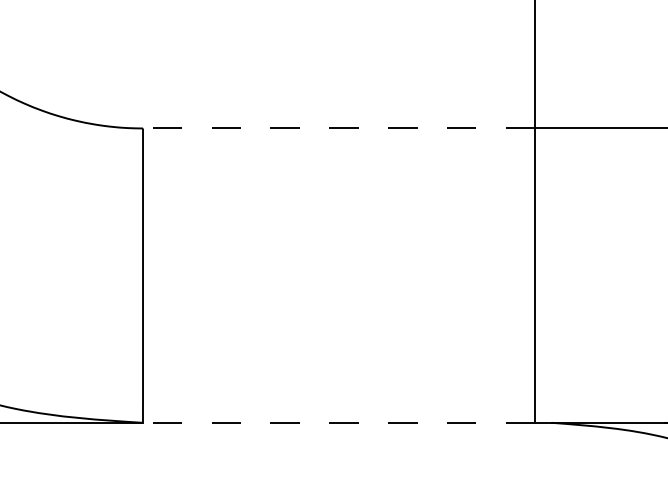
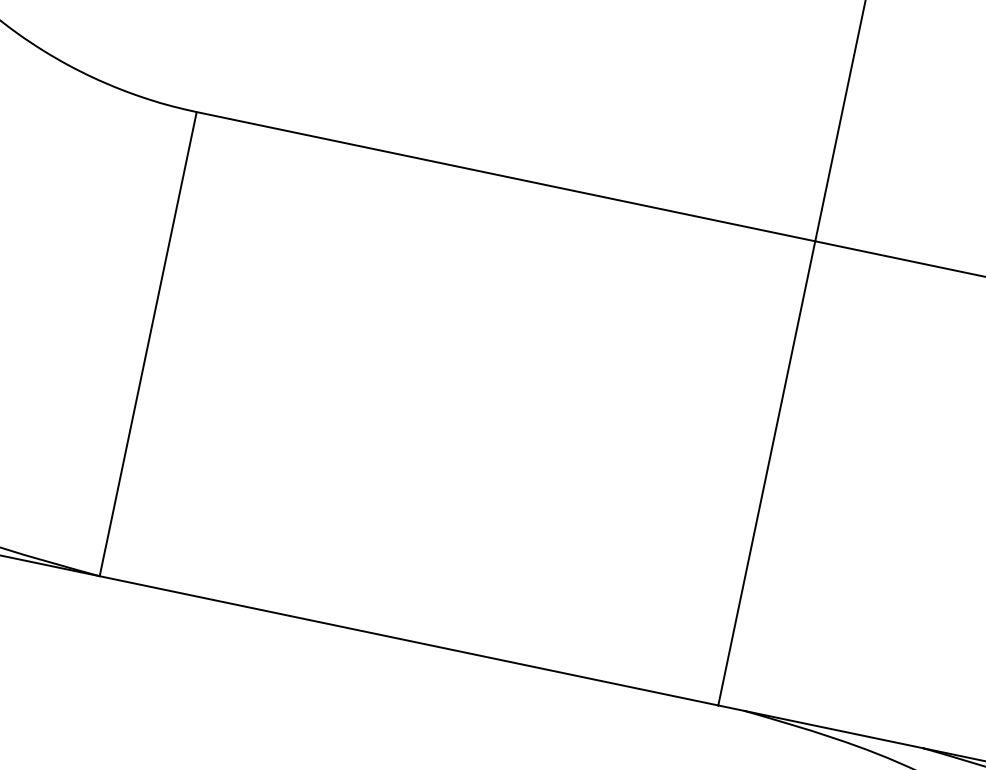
line: (338, 128) -> (504, 176), dashed -> solid
line: (338, 422) -> (408, 640), dashed -> solid

